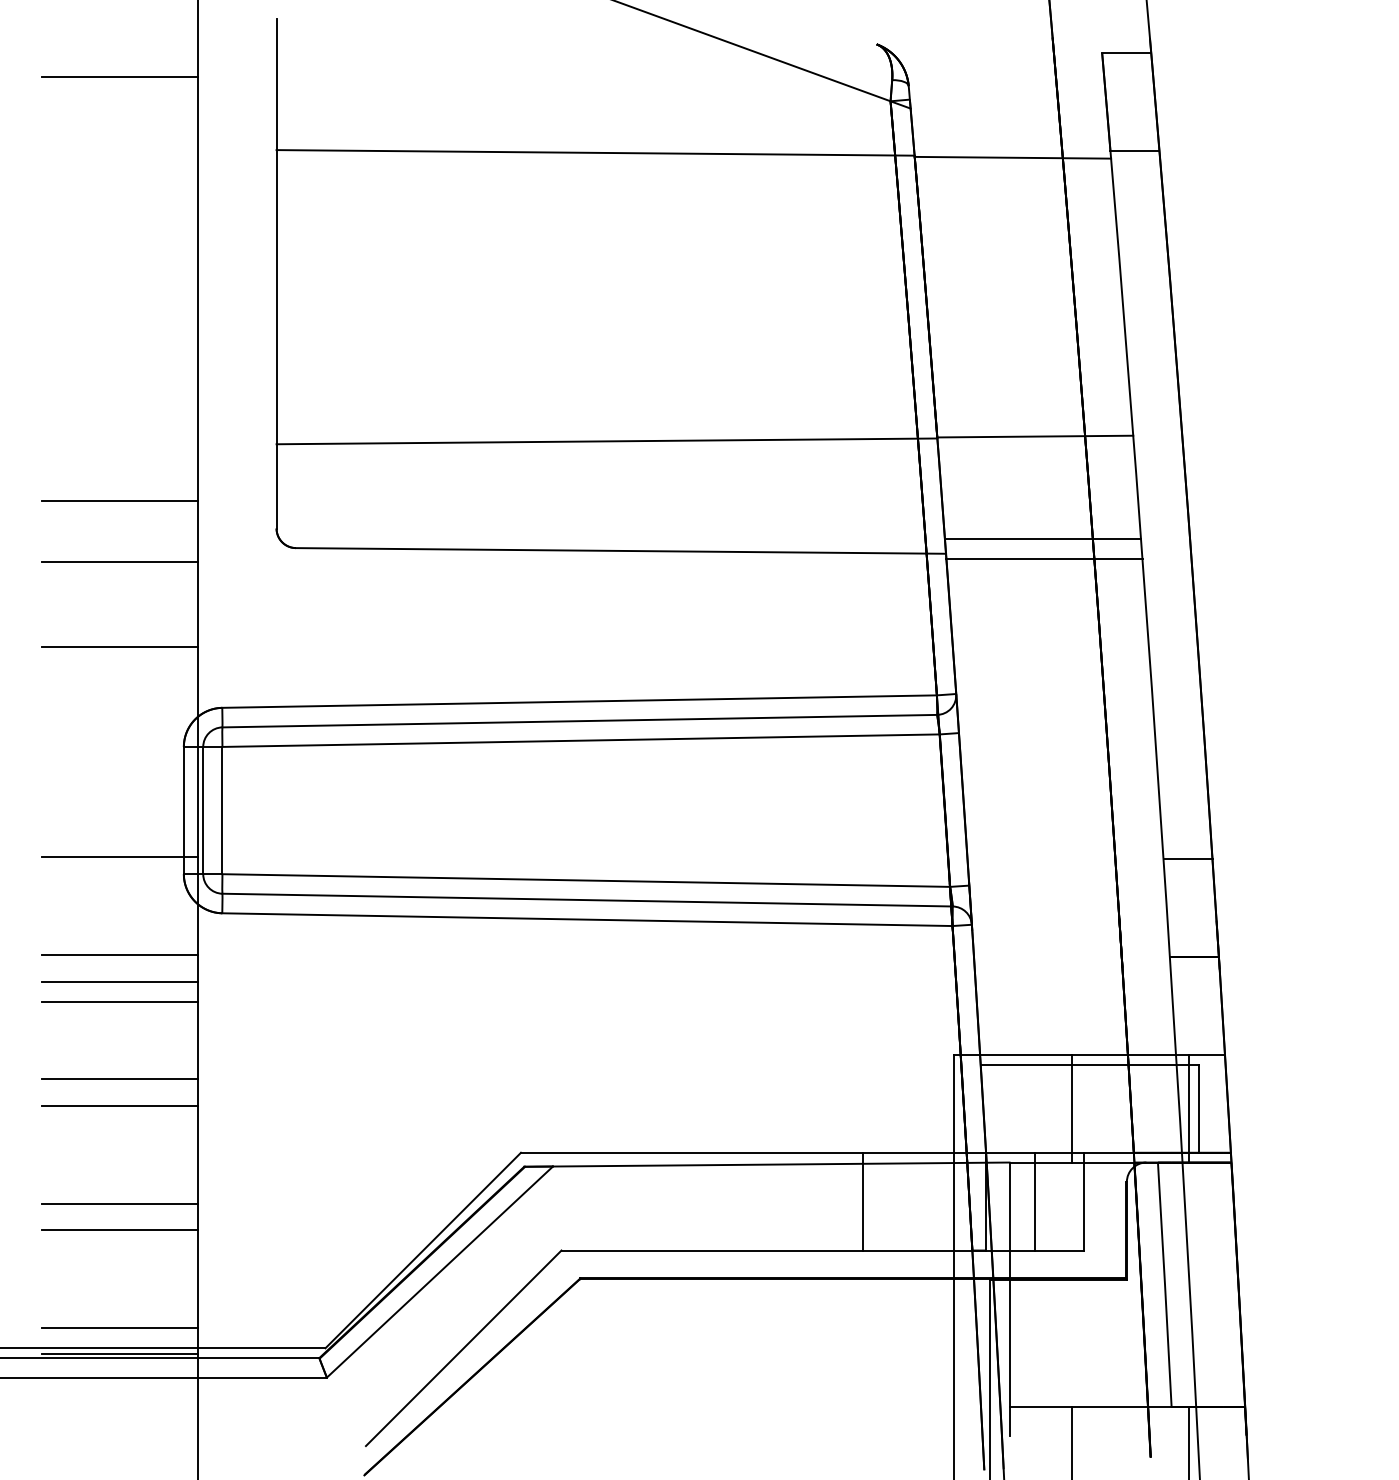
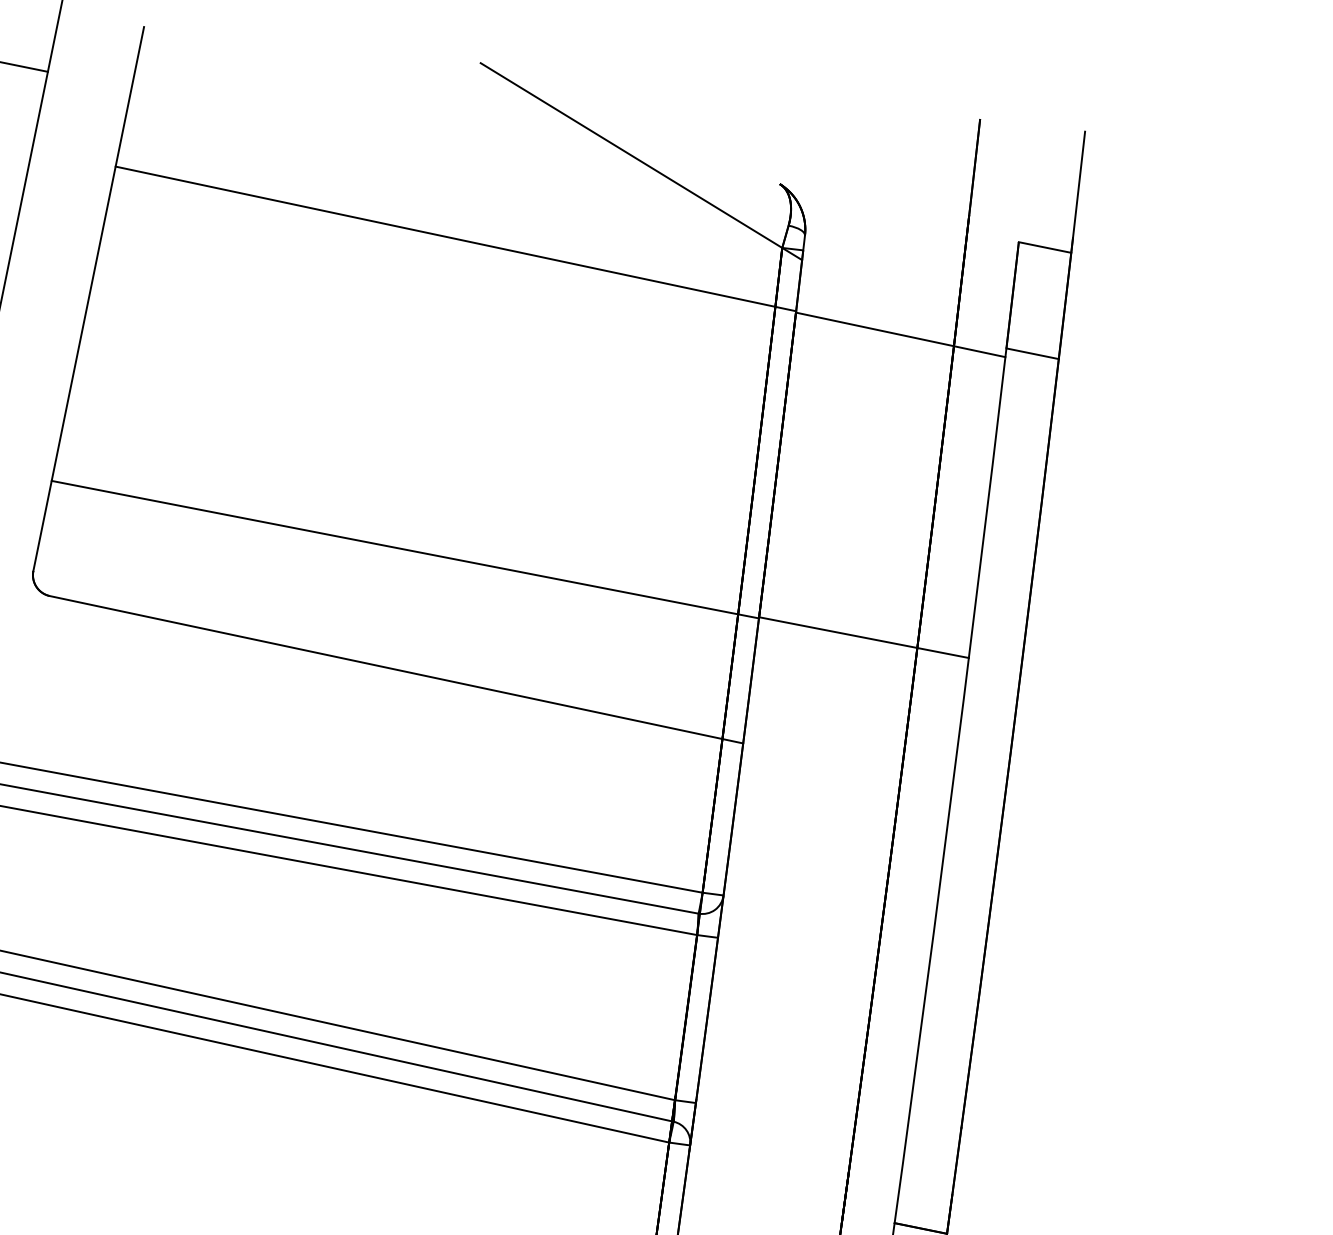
line: (1043, 539) -> (850, 749), removed
line: (1044, 558) -> (847, 769), removed
line: (1187, 859) -> (934, 1122), removed

